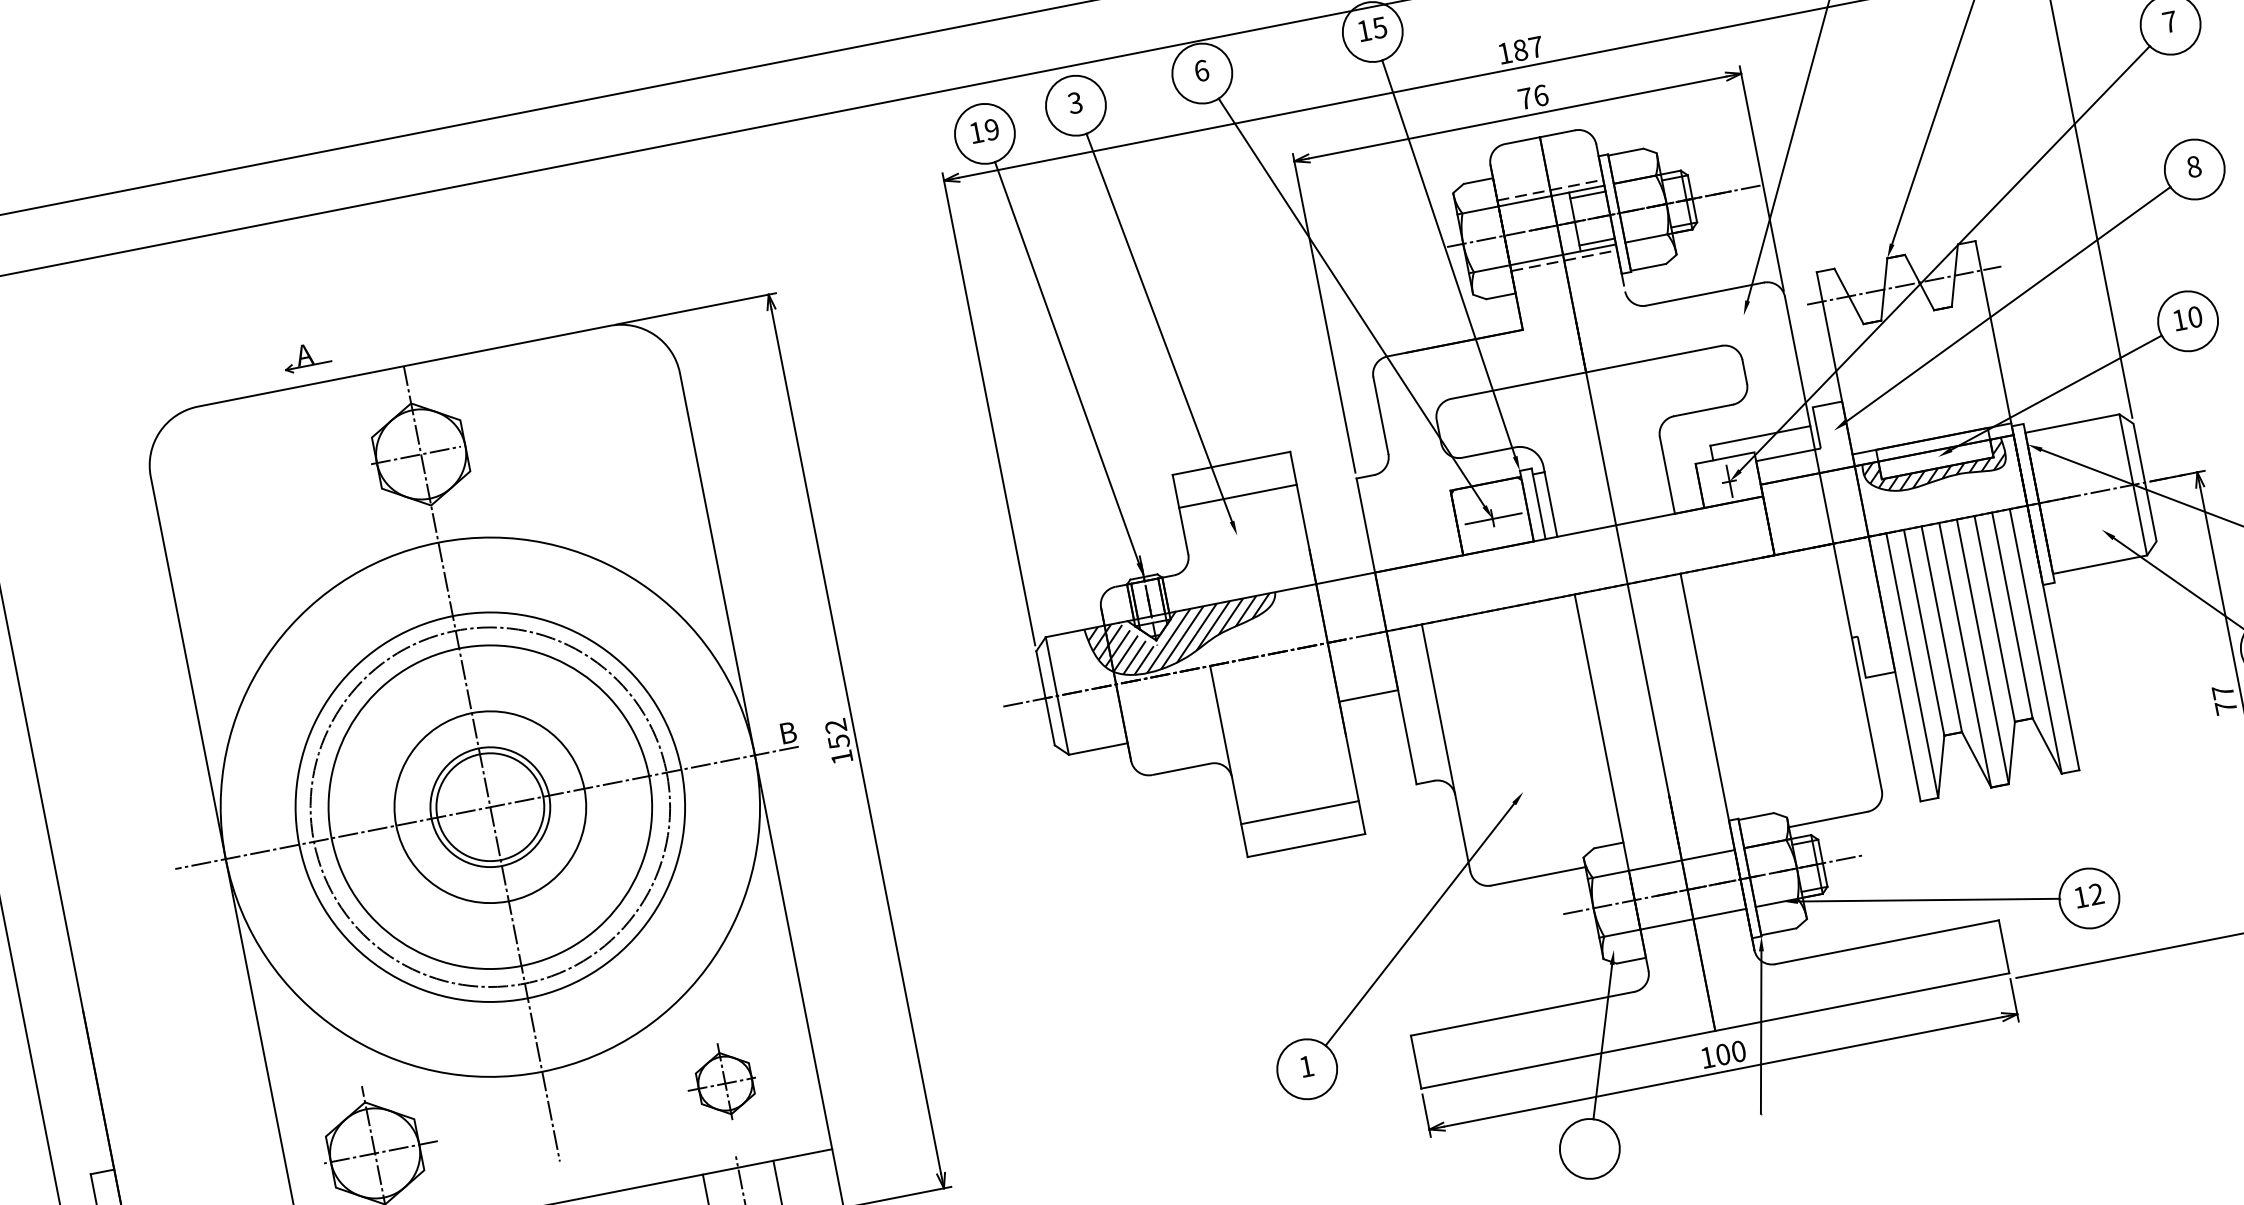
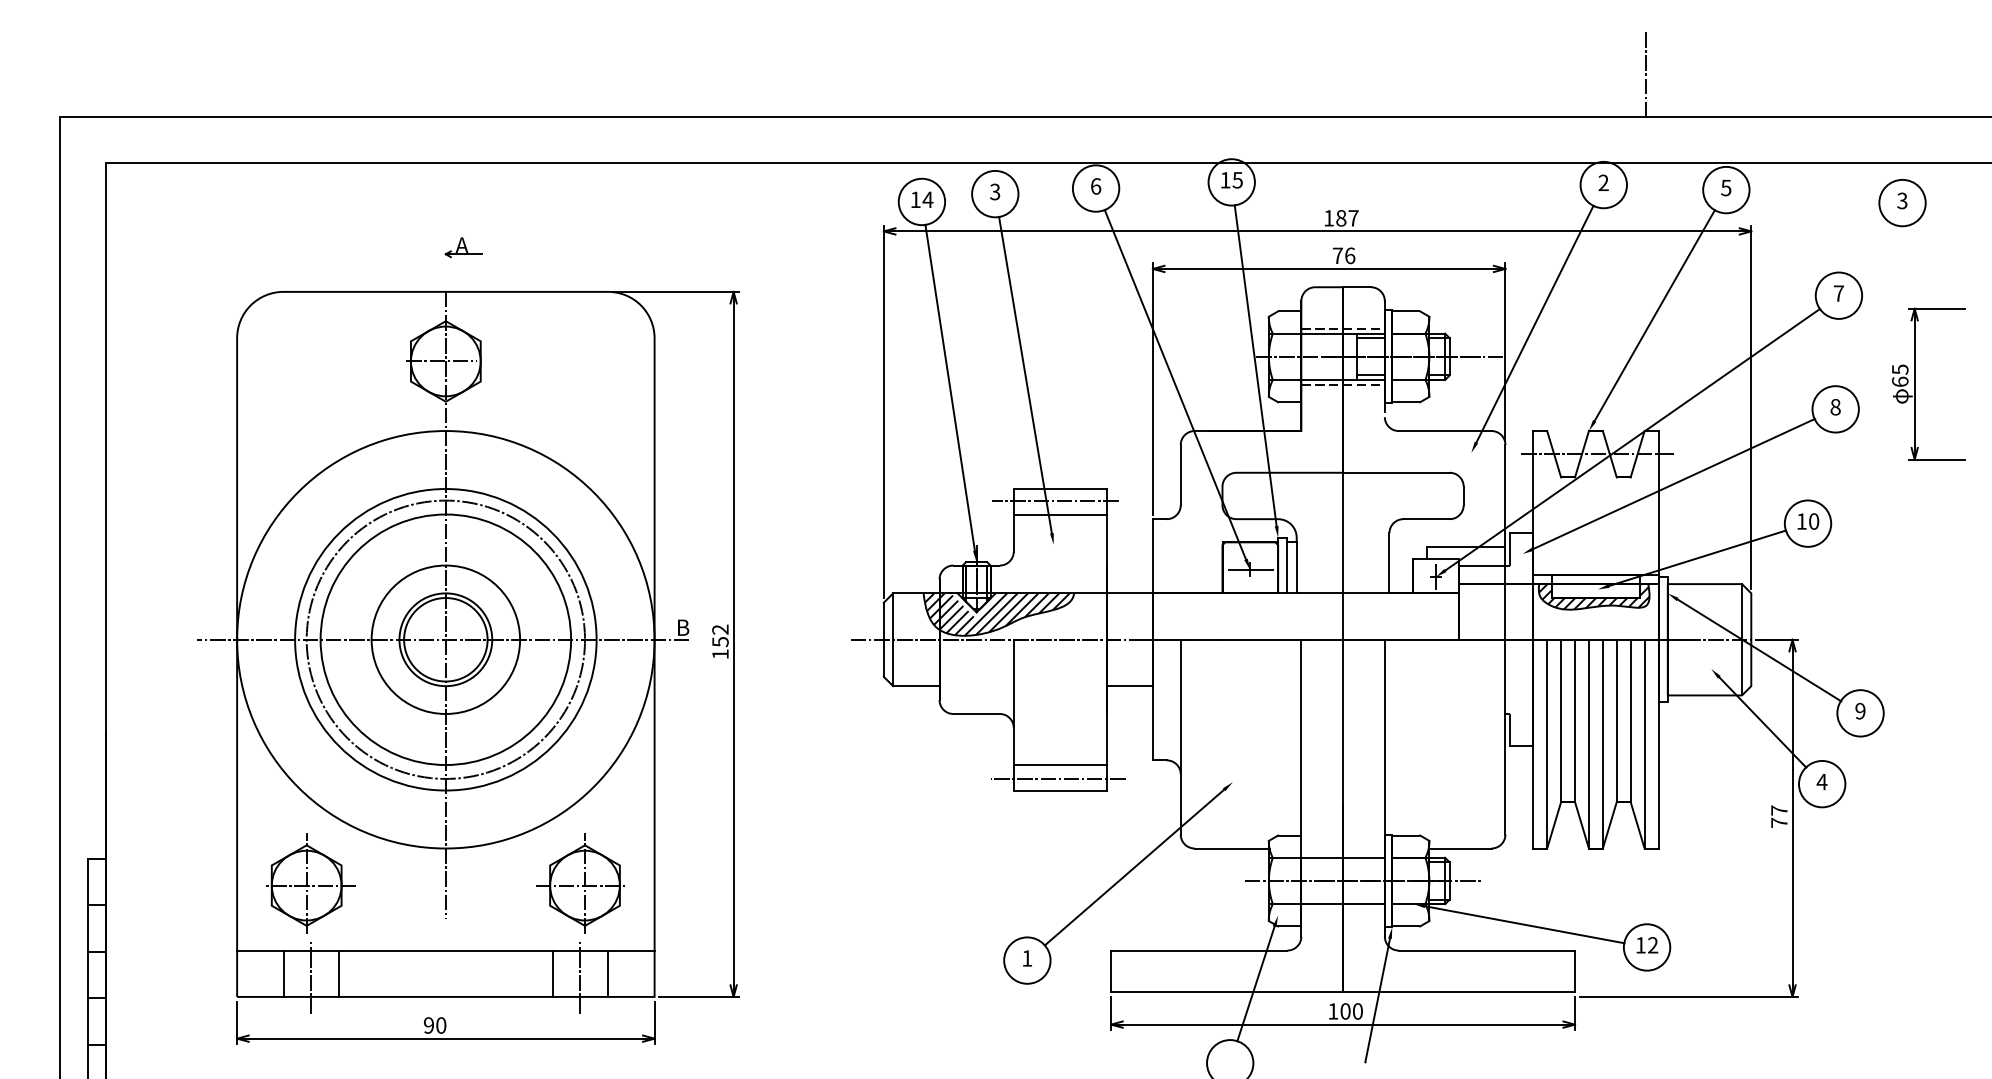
text: (991, 129) -> (927, 199), 19 -> 14
part: (306, 357) -> (463, 247), moved
line: (1228, 479) -> (1055, 500), added
line: (1300, 830) -> (1057, 778), added
part: (721, 1082) -> (580, 883), size x1.67

